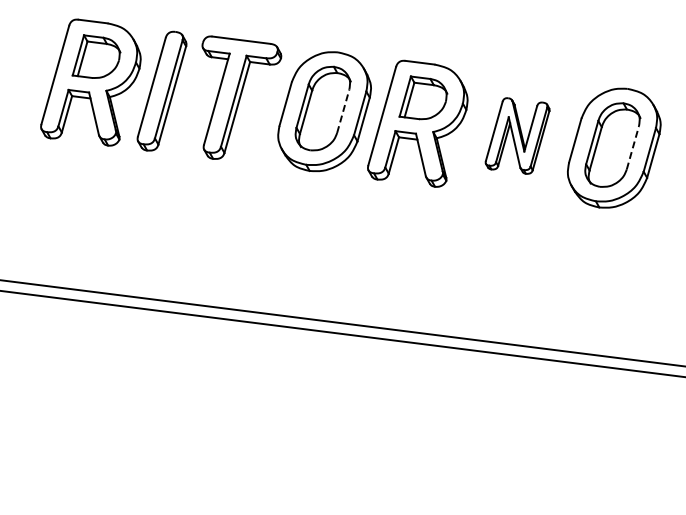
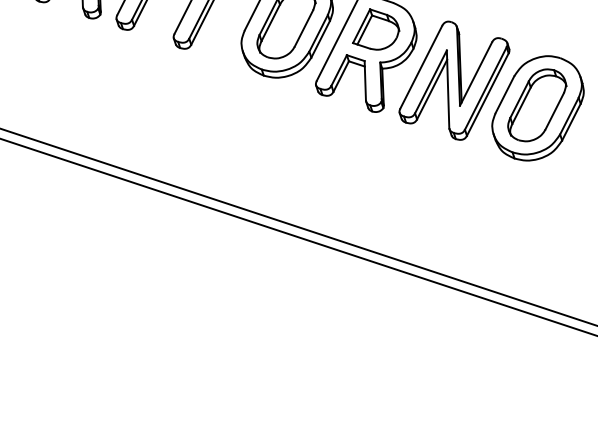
line: (343, 111) -> (304, 28), dashed -> solid
part: (517, 135) -> (454, 80), size x1.67
line: (632, 147) -> (554, 110), dashed -> solid

